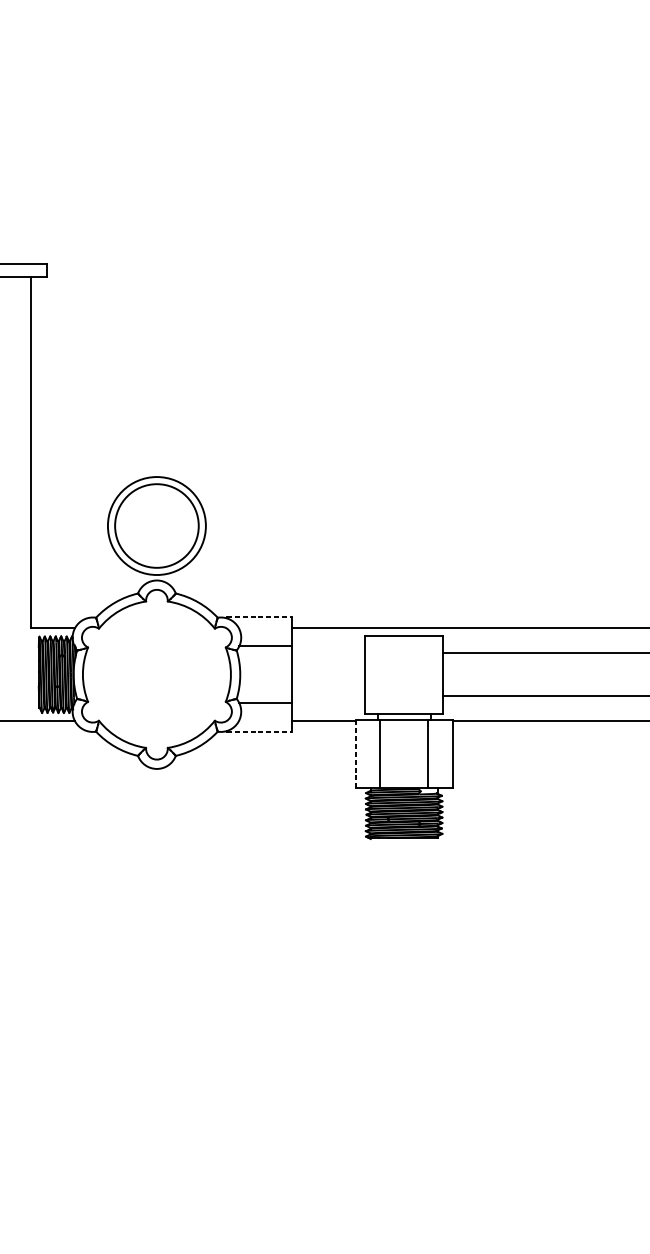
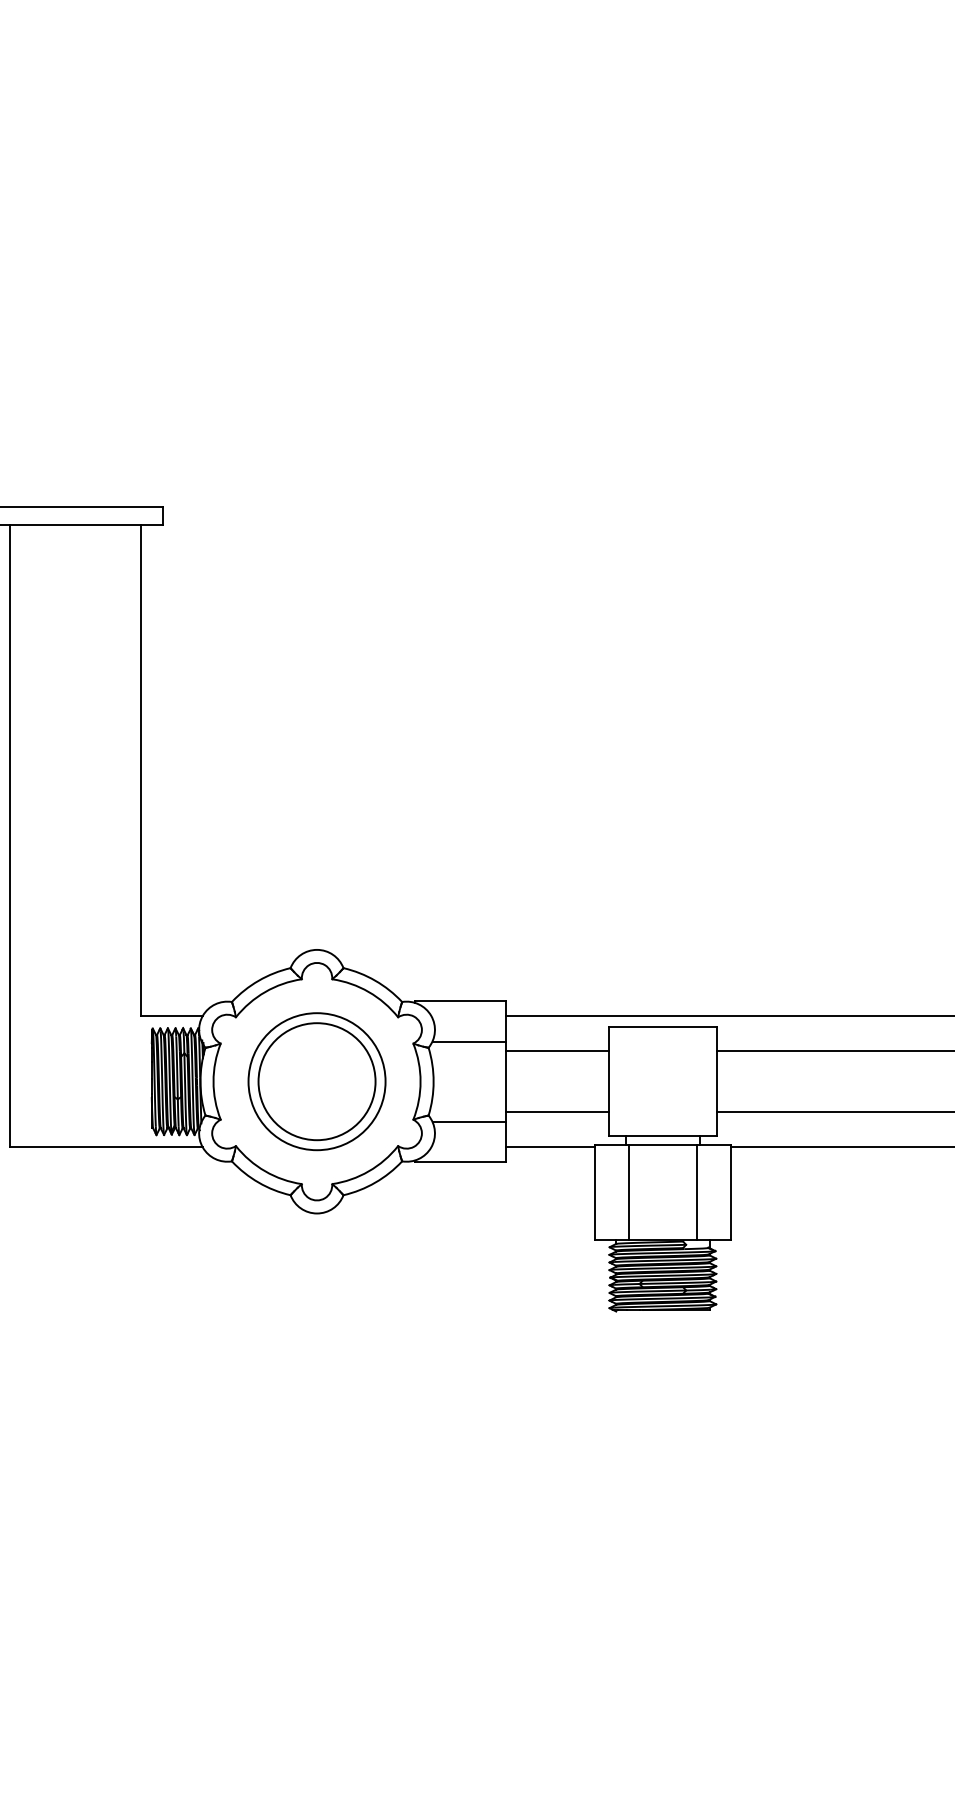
part: (156, 525) -> (316, 1081), moved
line: (259, 617) -> (460, 1001), dashed -> solid
line: (328, 653) -> (557, 1051), added
line: (328, 696) -> (557, 1112), added
line: (259, 732) -> (460, 1162), dashed -> solid
line: (356, 753) -> (595, 1192), dashed -> solid

